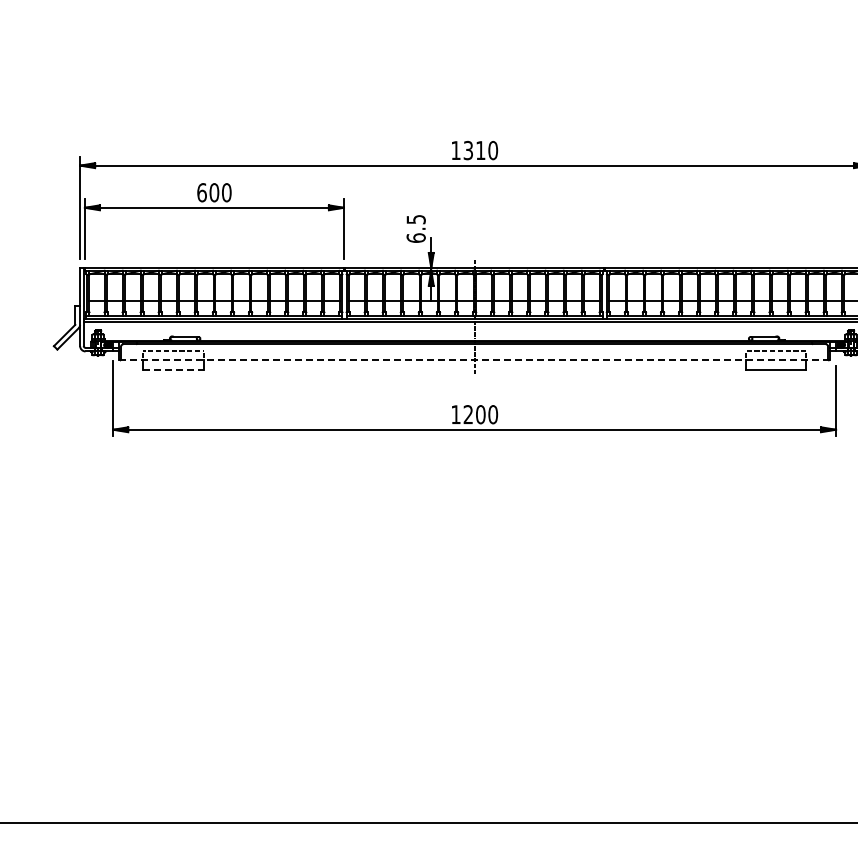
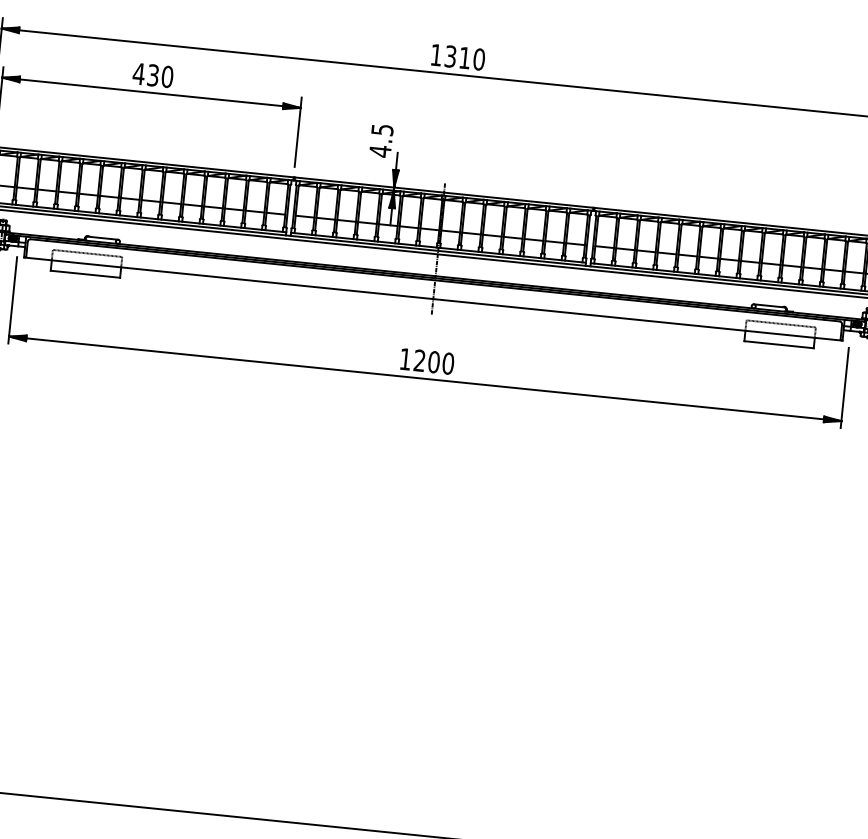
text: (207, 192) -> (145, 74), 600 -> 430
text: (415, 238) -> (379, 151), 6.5 -> 4.5
line: (475, 360) -> (434, 299), dashed -> solid
line: (173, 369) -> (85, 274), dashed -> solid

